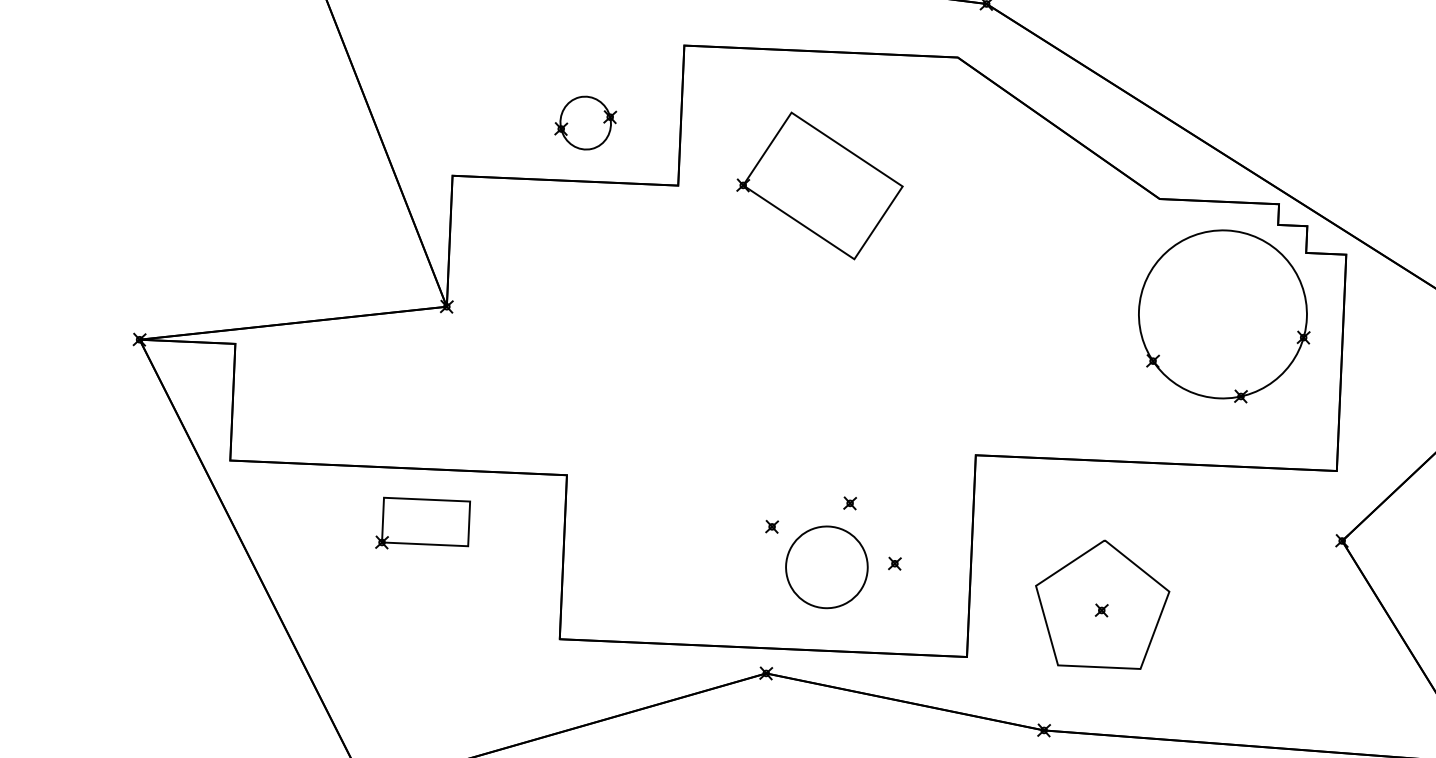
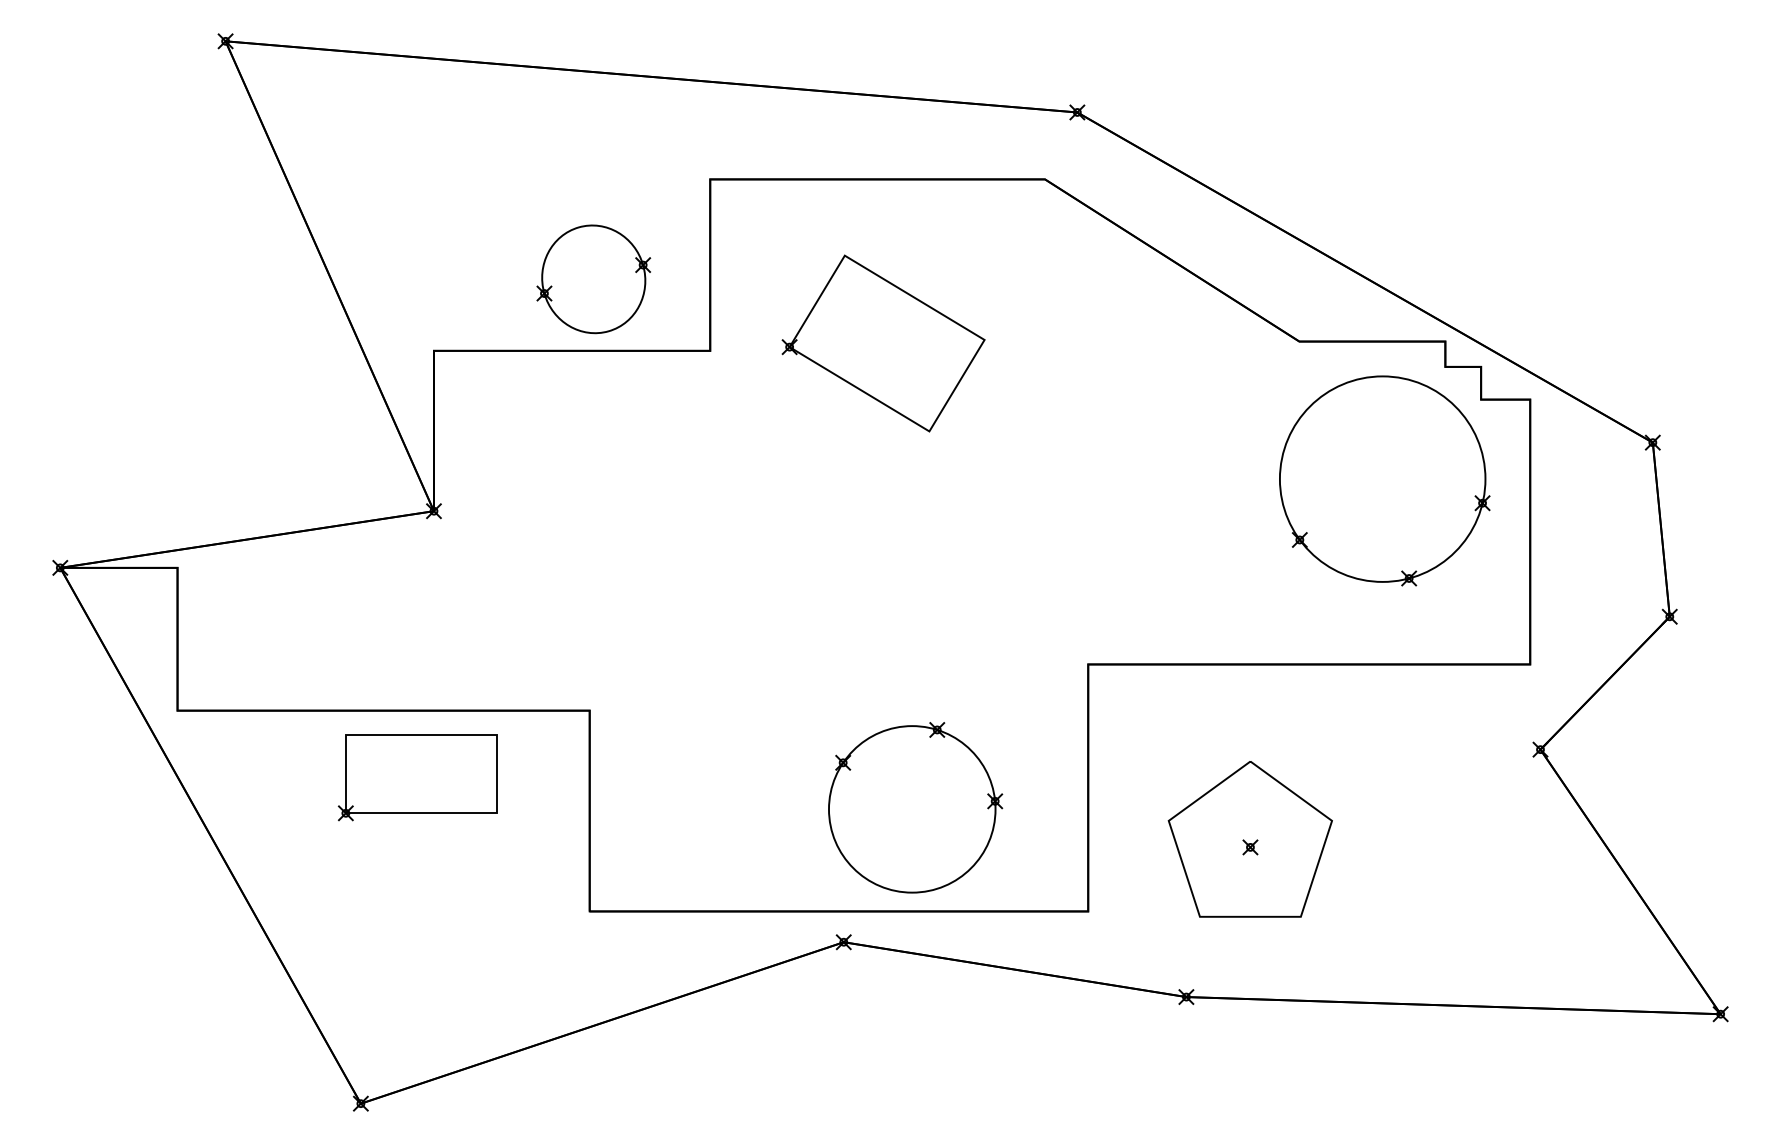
part: (585, 123) -> (593, 279), size x1.67
part: (423, 523) -> (417, 777), size x1.43
circle: (826, 567) -> (911, 809), size x1.67

